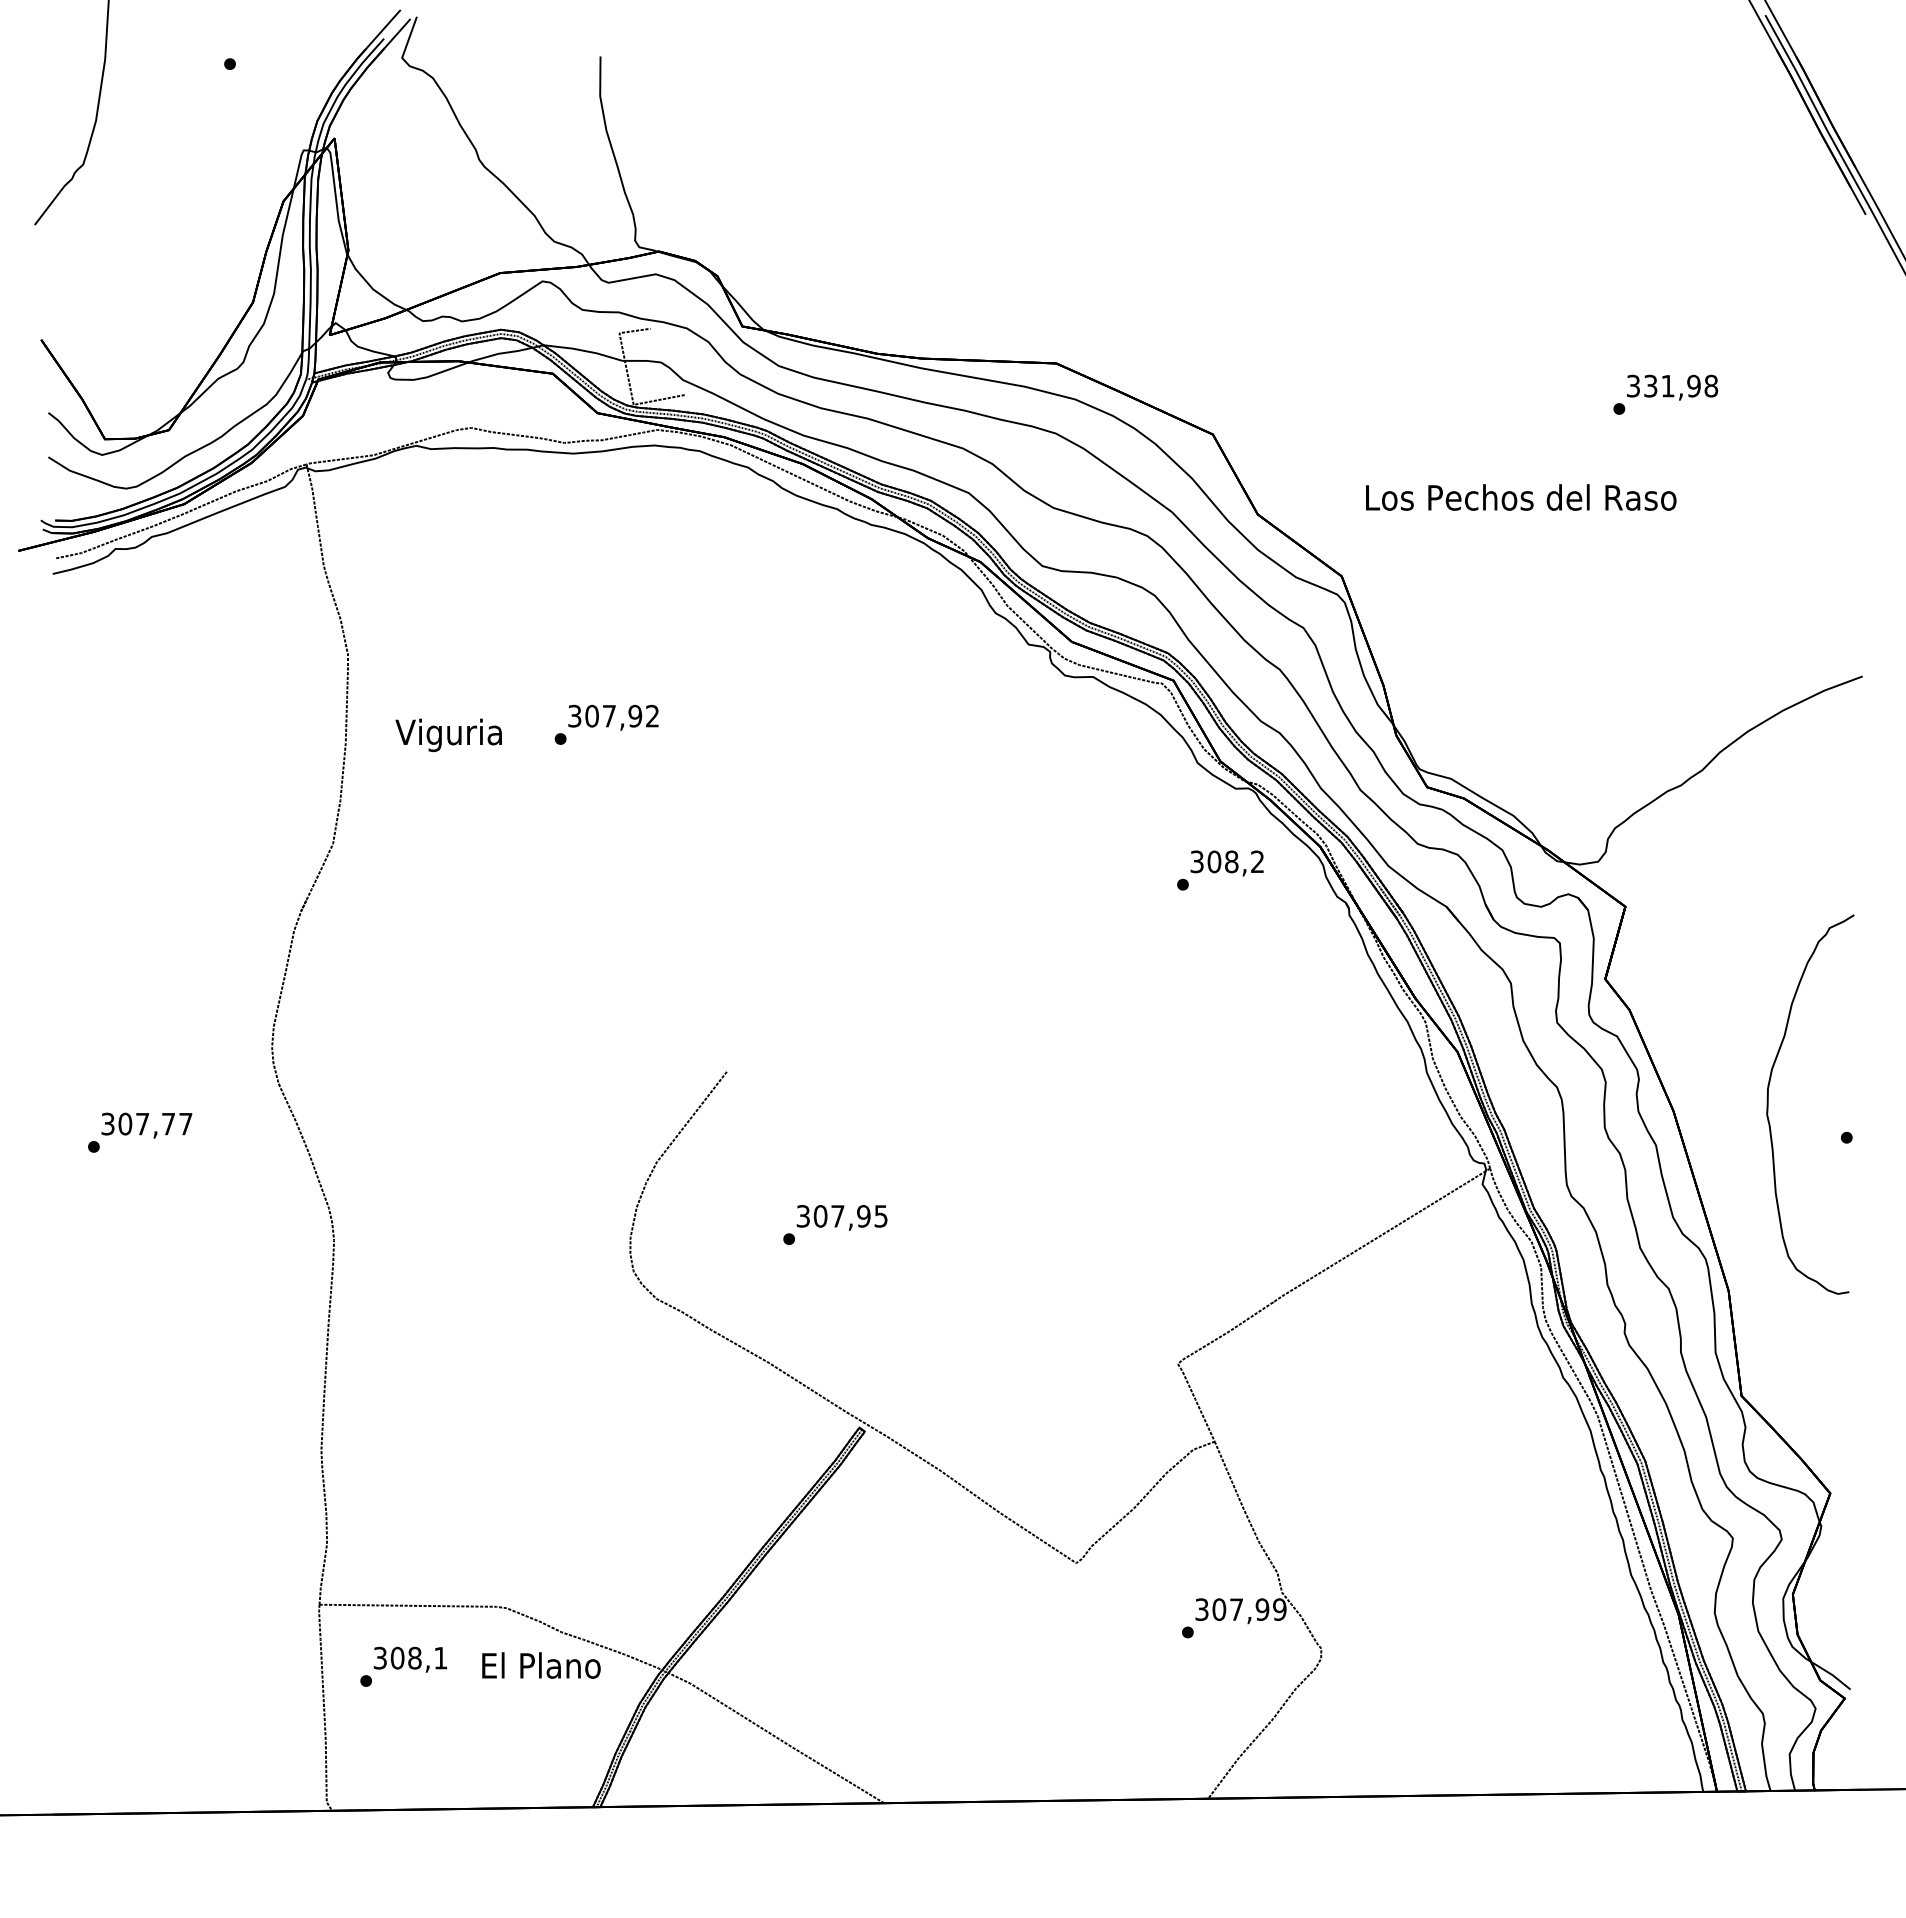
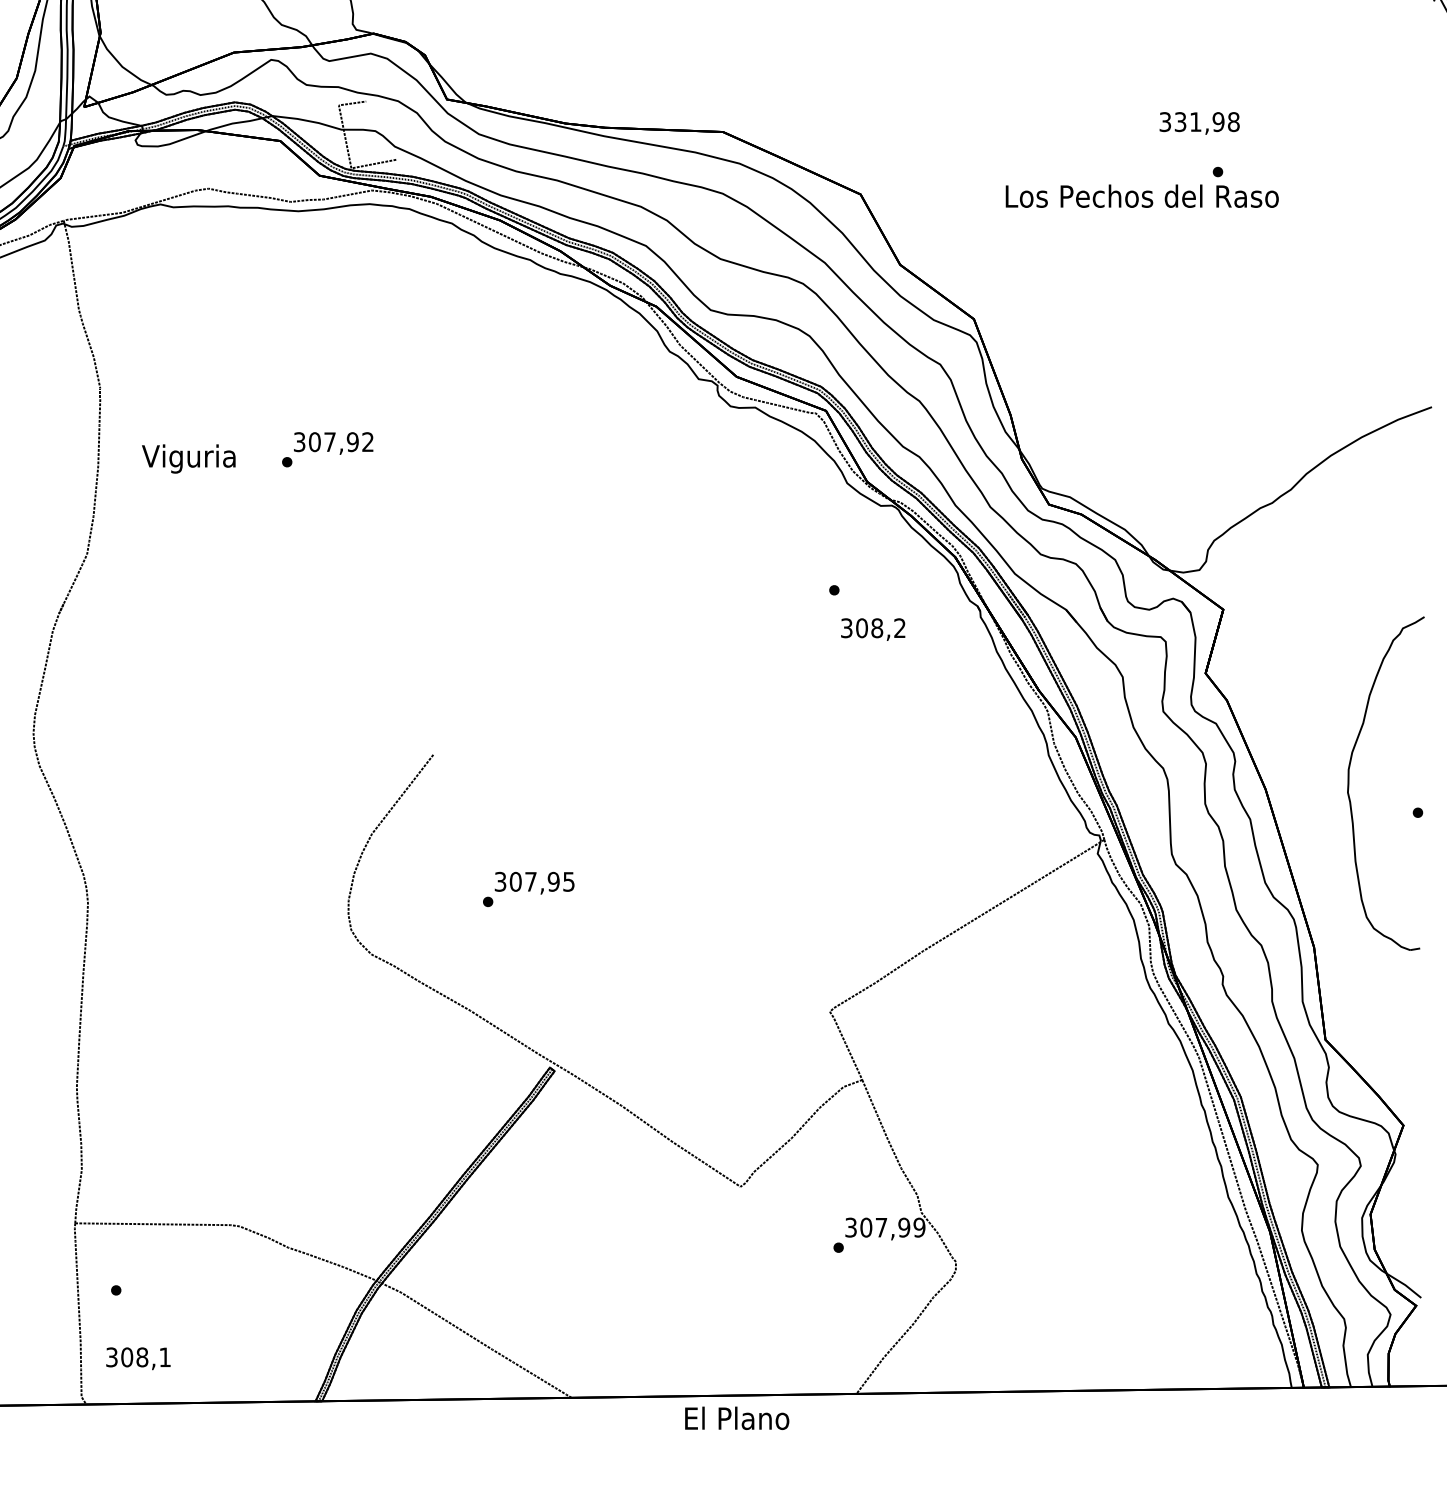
text: (1672, 387) -> (1199, 123), moved
text: (1521, 497) -> (1142, 196), moved
text: (1226, 863) -> (872, 629), moved
text: (409, 1659) -> (137, 1358), moved
text: (541, 1665) -> (737, 1418), moved

